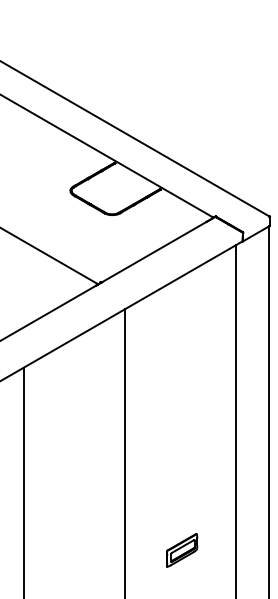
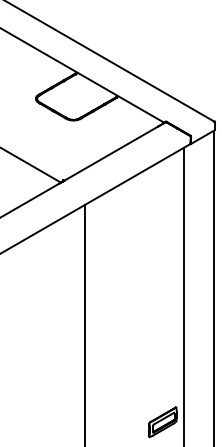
part: (182, 549) -> (163, 421), moved

